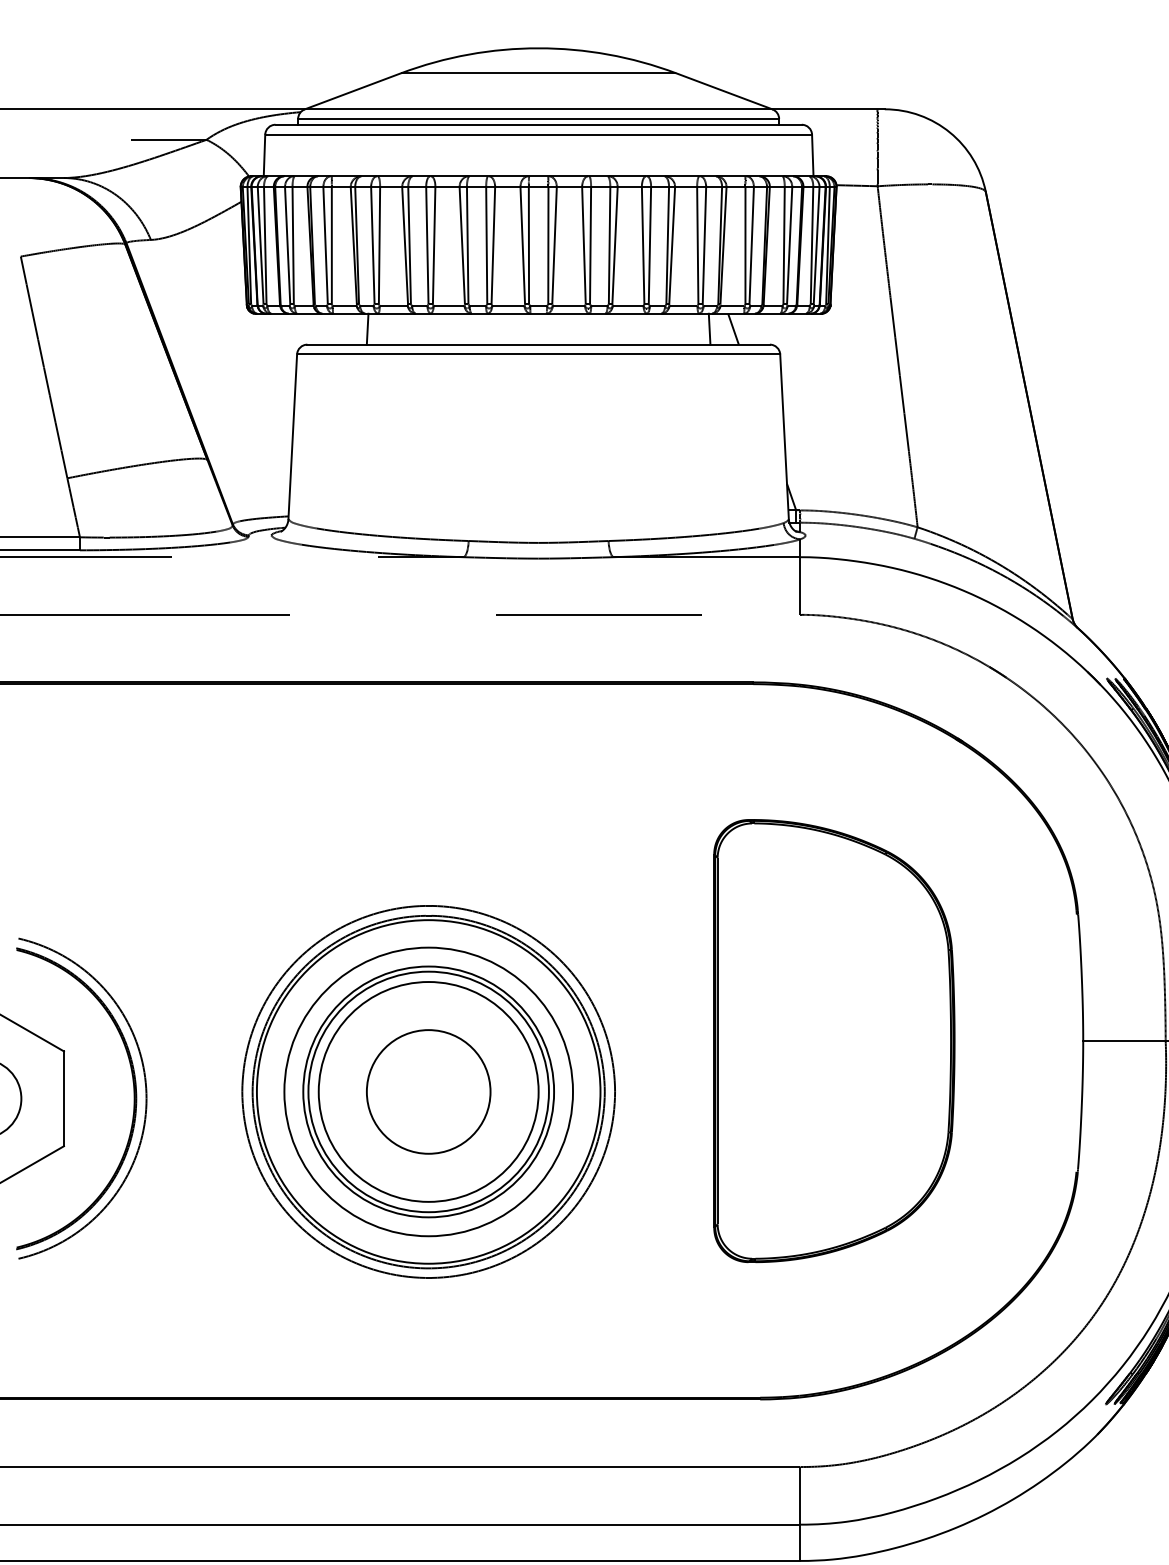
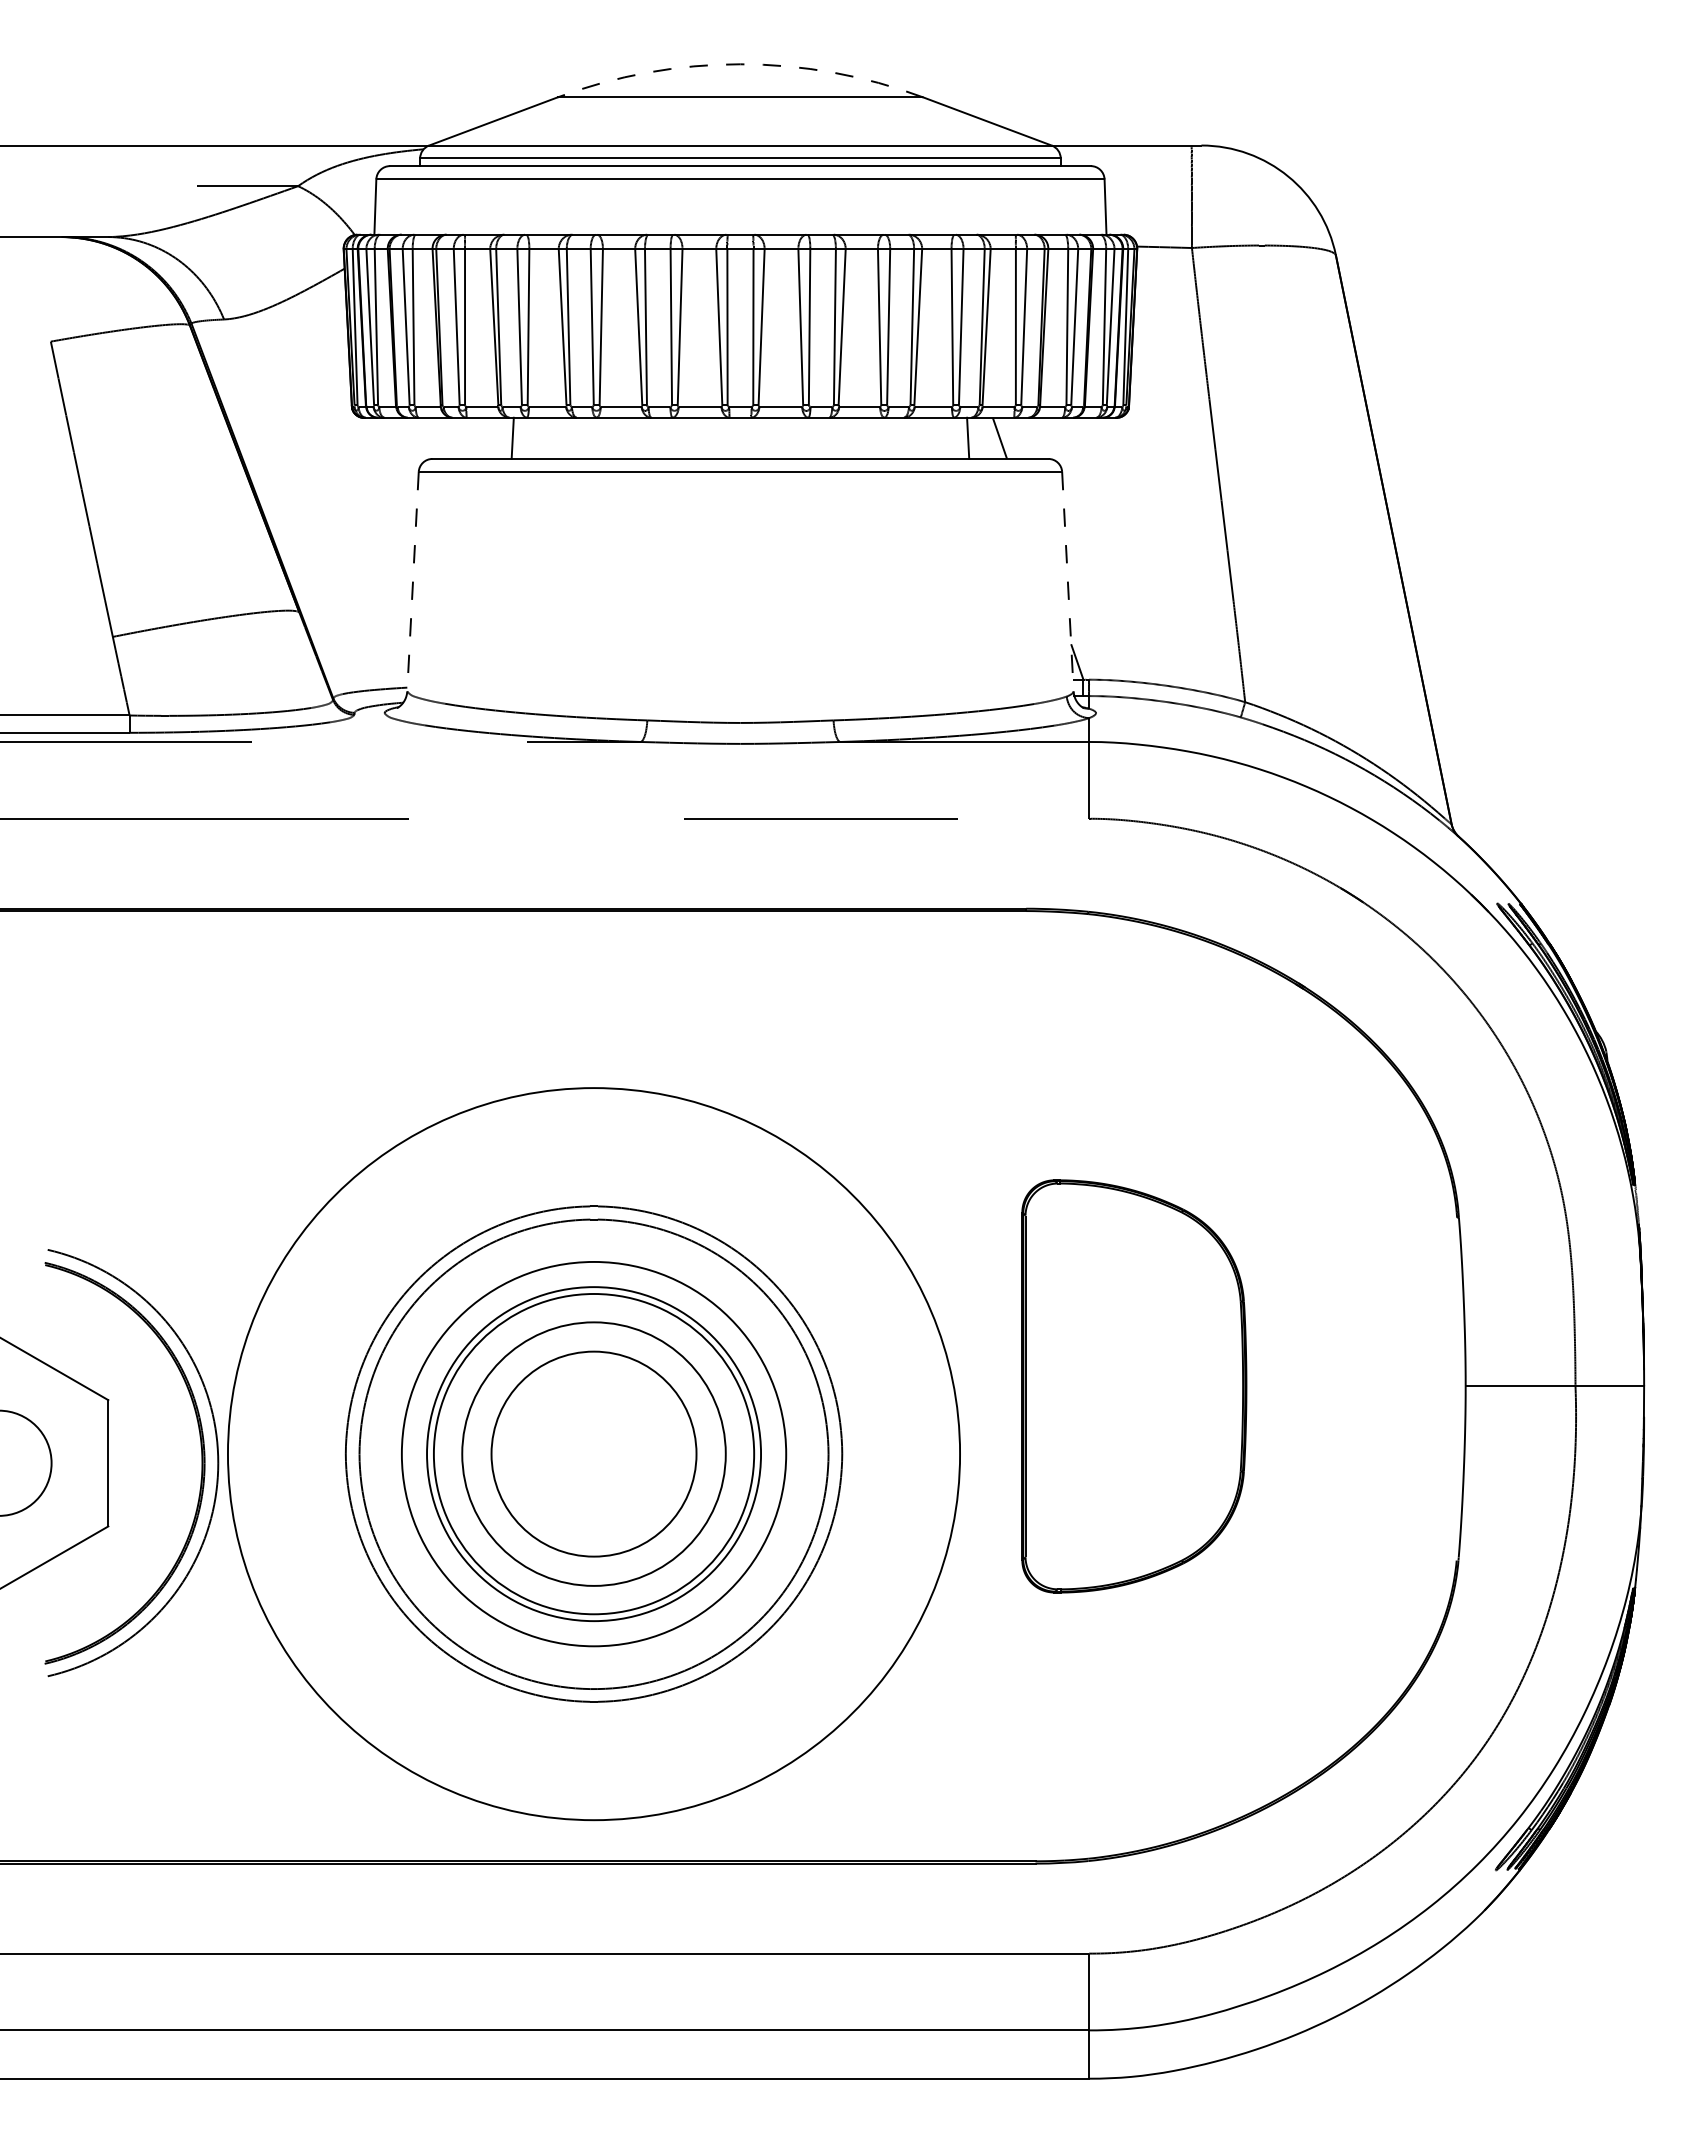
arc: (538, 48) -> (740, 64), solid -> dashed
line: (293, 436) -> (413, 581), solid -> dashed
line: (784, 436) -> (1067, 581), solid -> dashed
part: (834, 1041) -> (1134, 1386), size x0.7
circle: (428, 1091) -> (593, 1453), size x0.7
circle: (428, 1091) -> (593, 1453), size x1.6
circle: (428, 1091) -> (593, 1453), size x1.6

